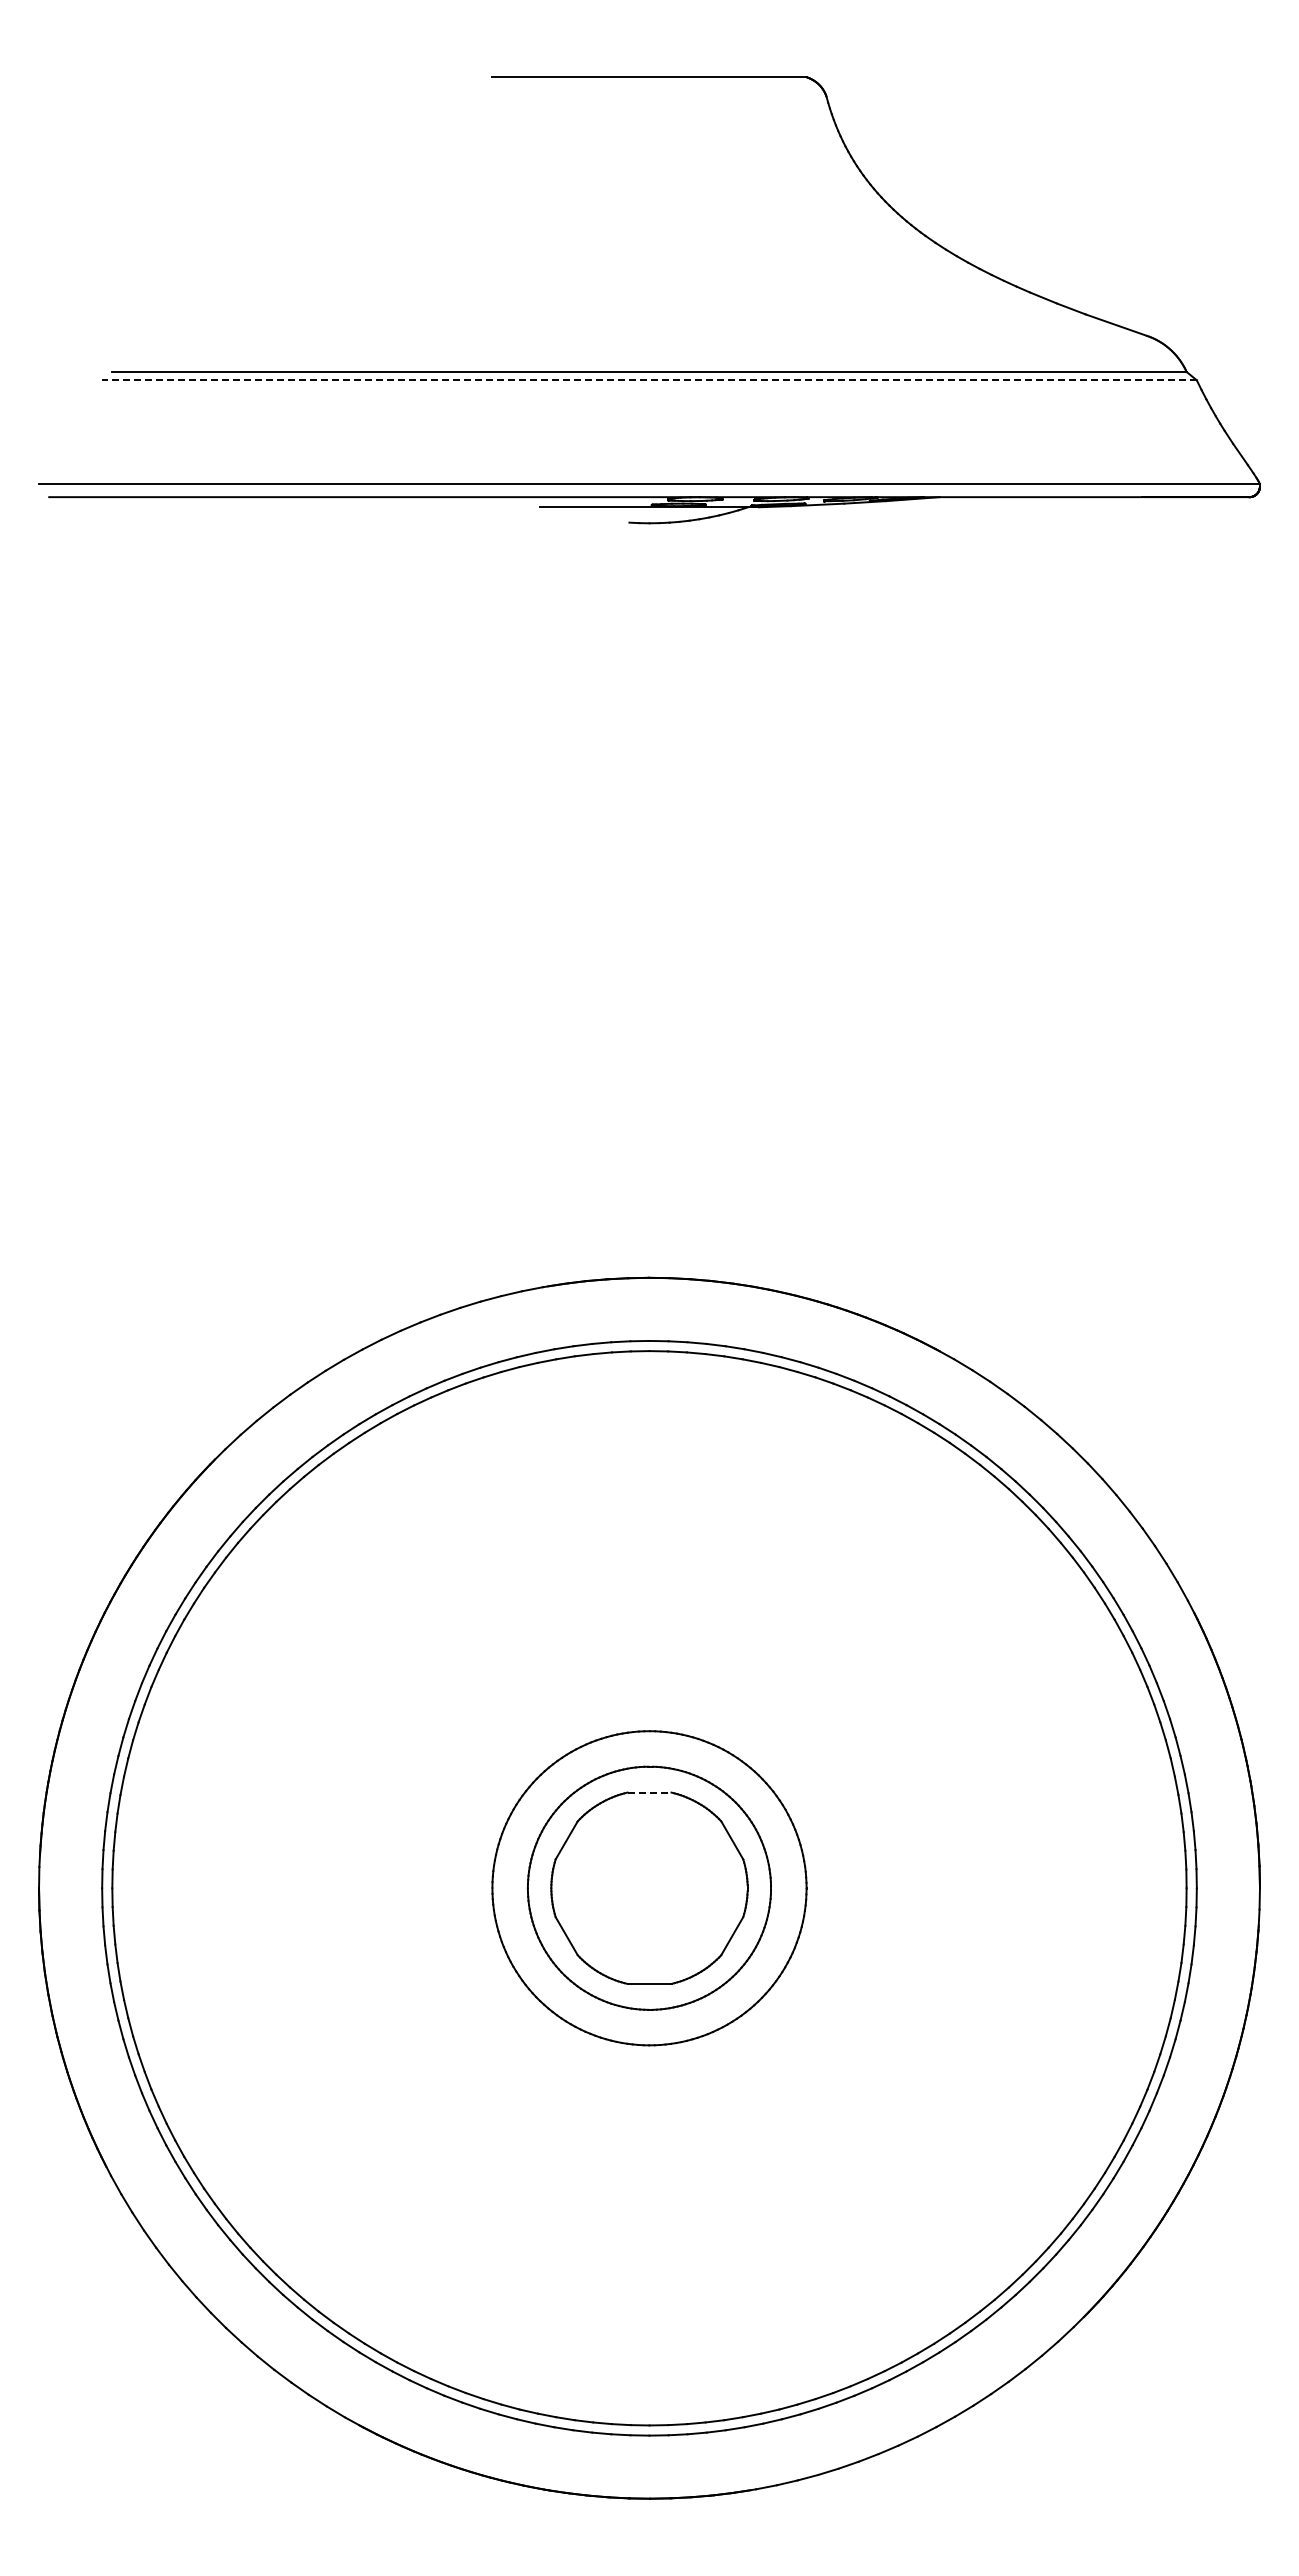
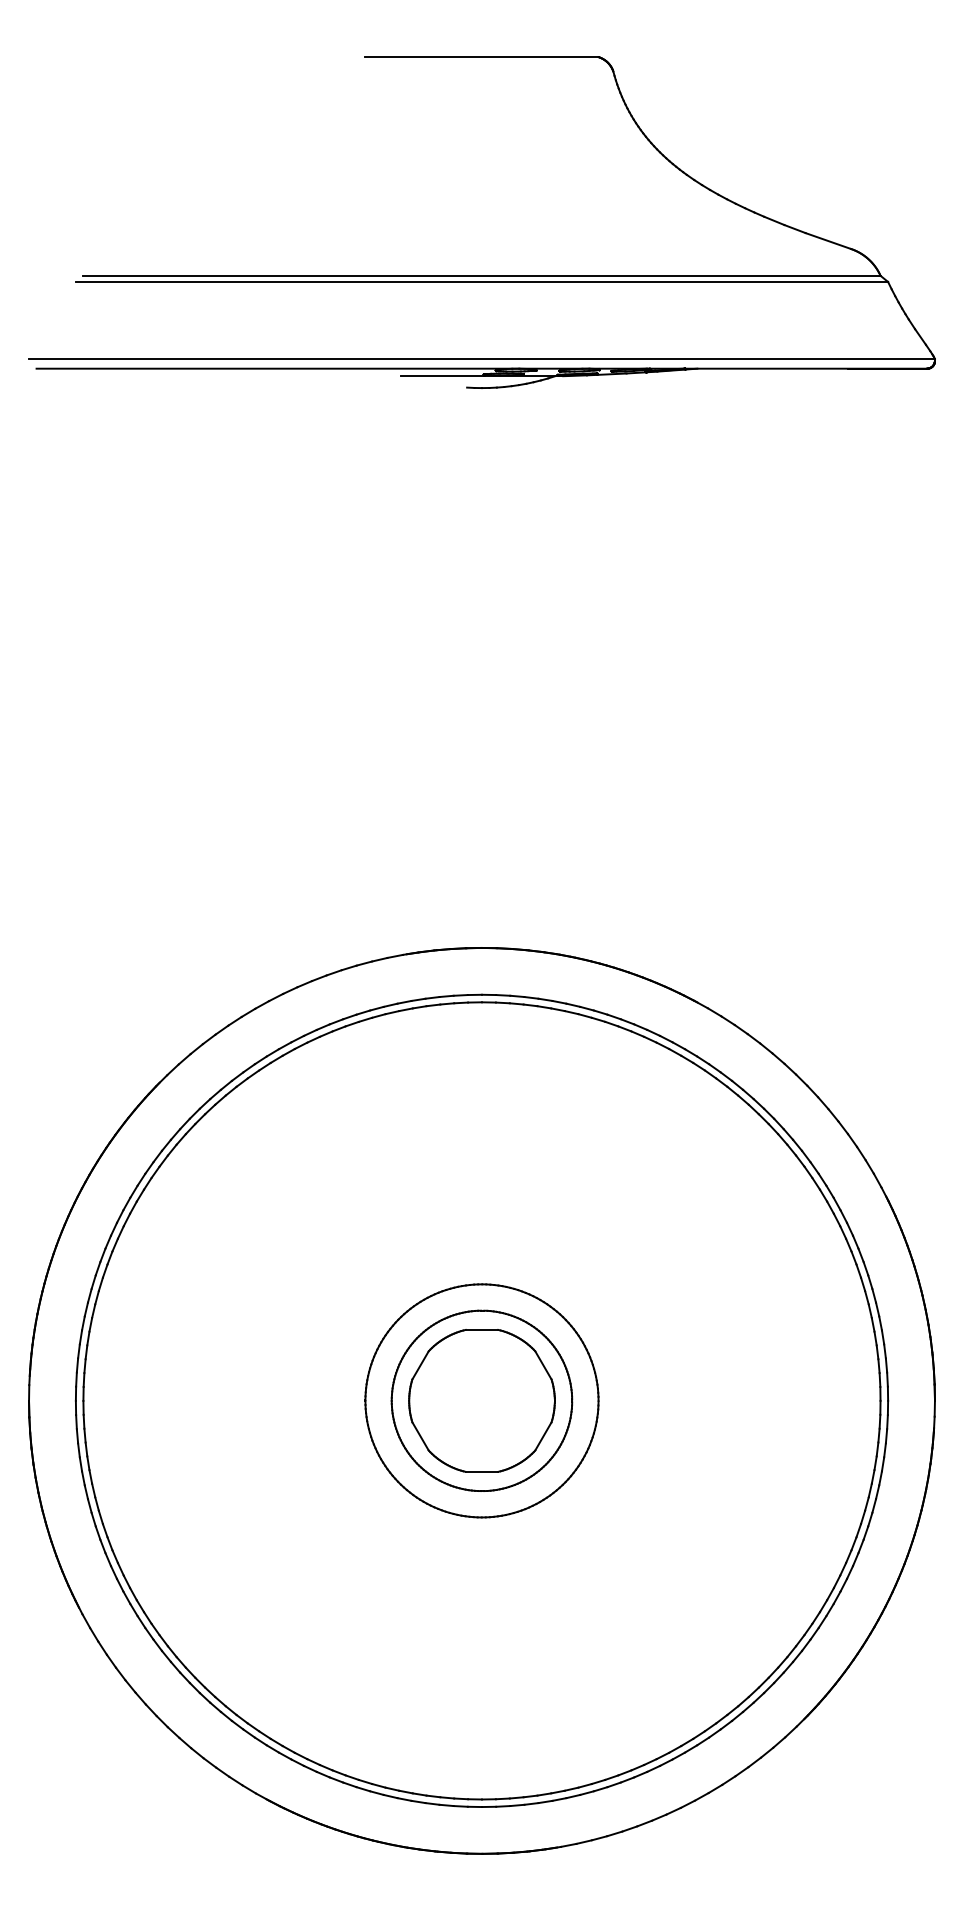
line: (649, 380) -> (482, 282), dashed -> solid
line: (649, 1792) -> (482, 1329), dashed -> solid

